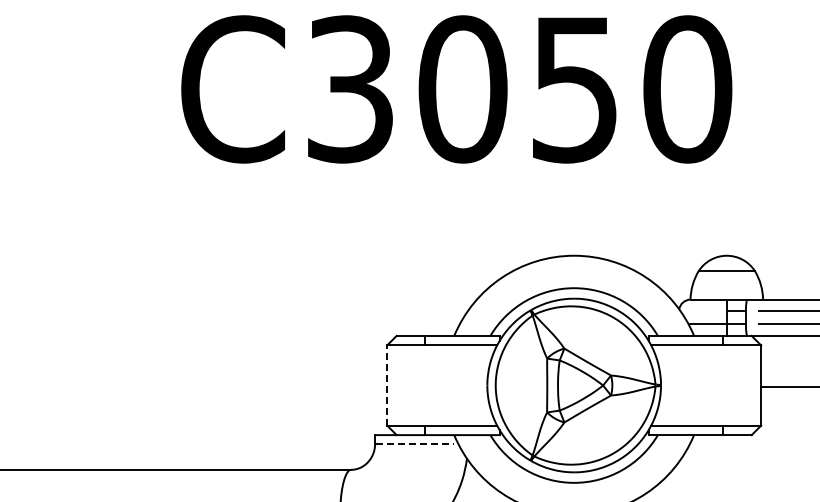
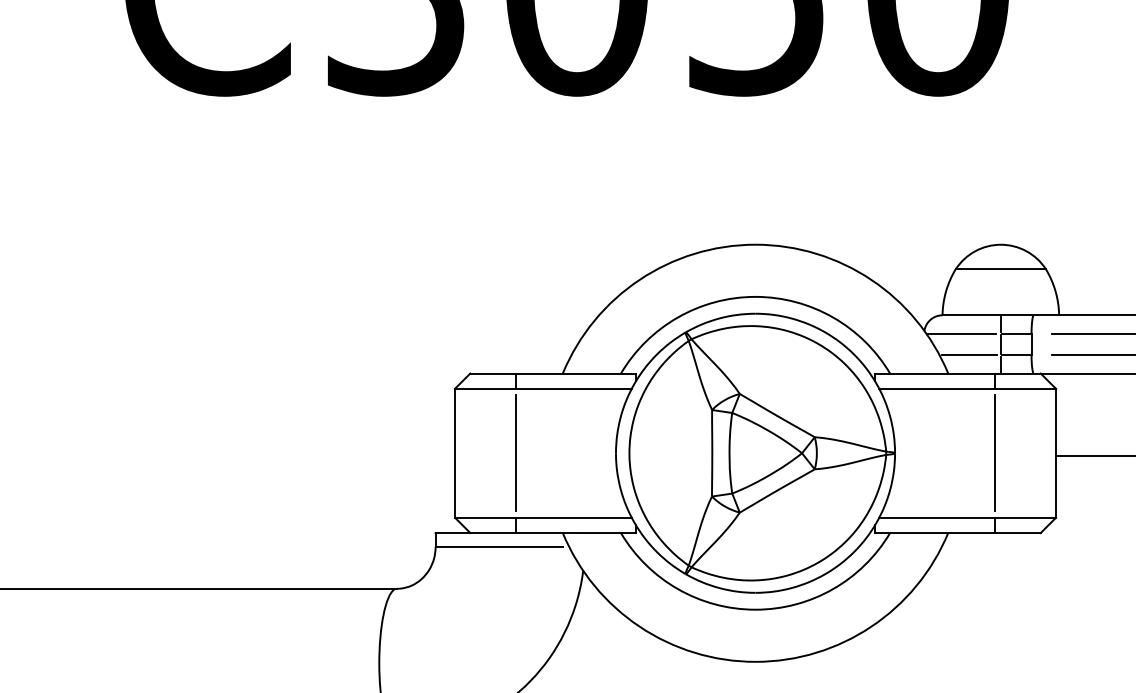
line: (702, 311) -> (961, 334), added
line: (387, 385) -> (455, 453), dashed -> solid
line: (425, 385) -> (516, 453), added
line: (723, 385) -> (995, 453), added
line: (415, 443) -> (500, 546), dashed -> solid

